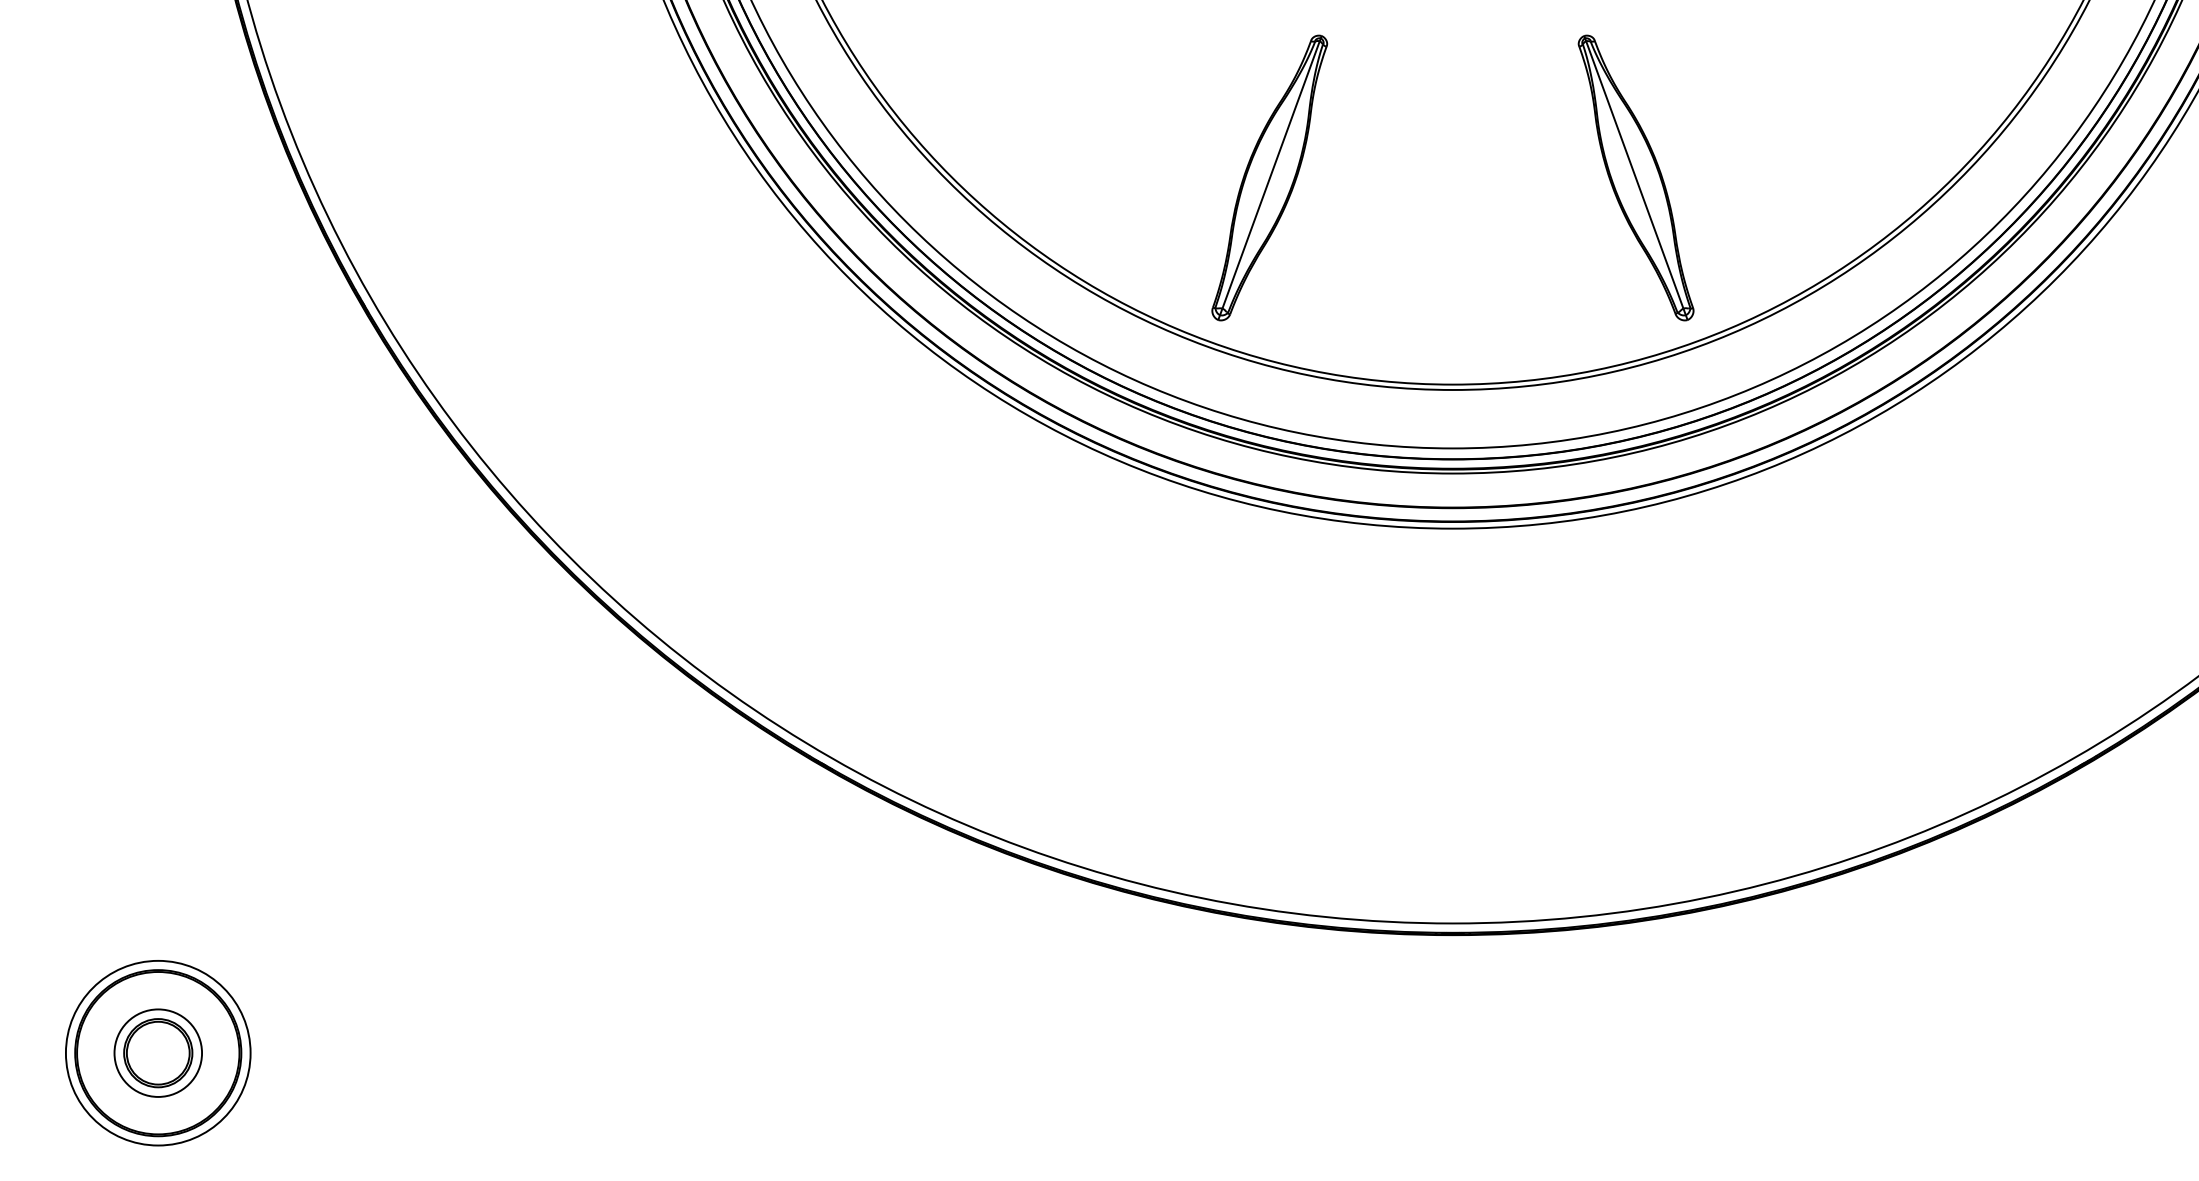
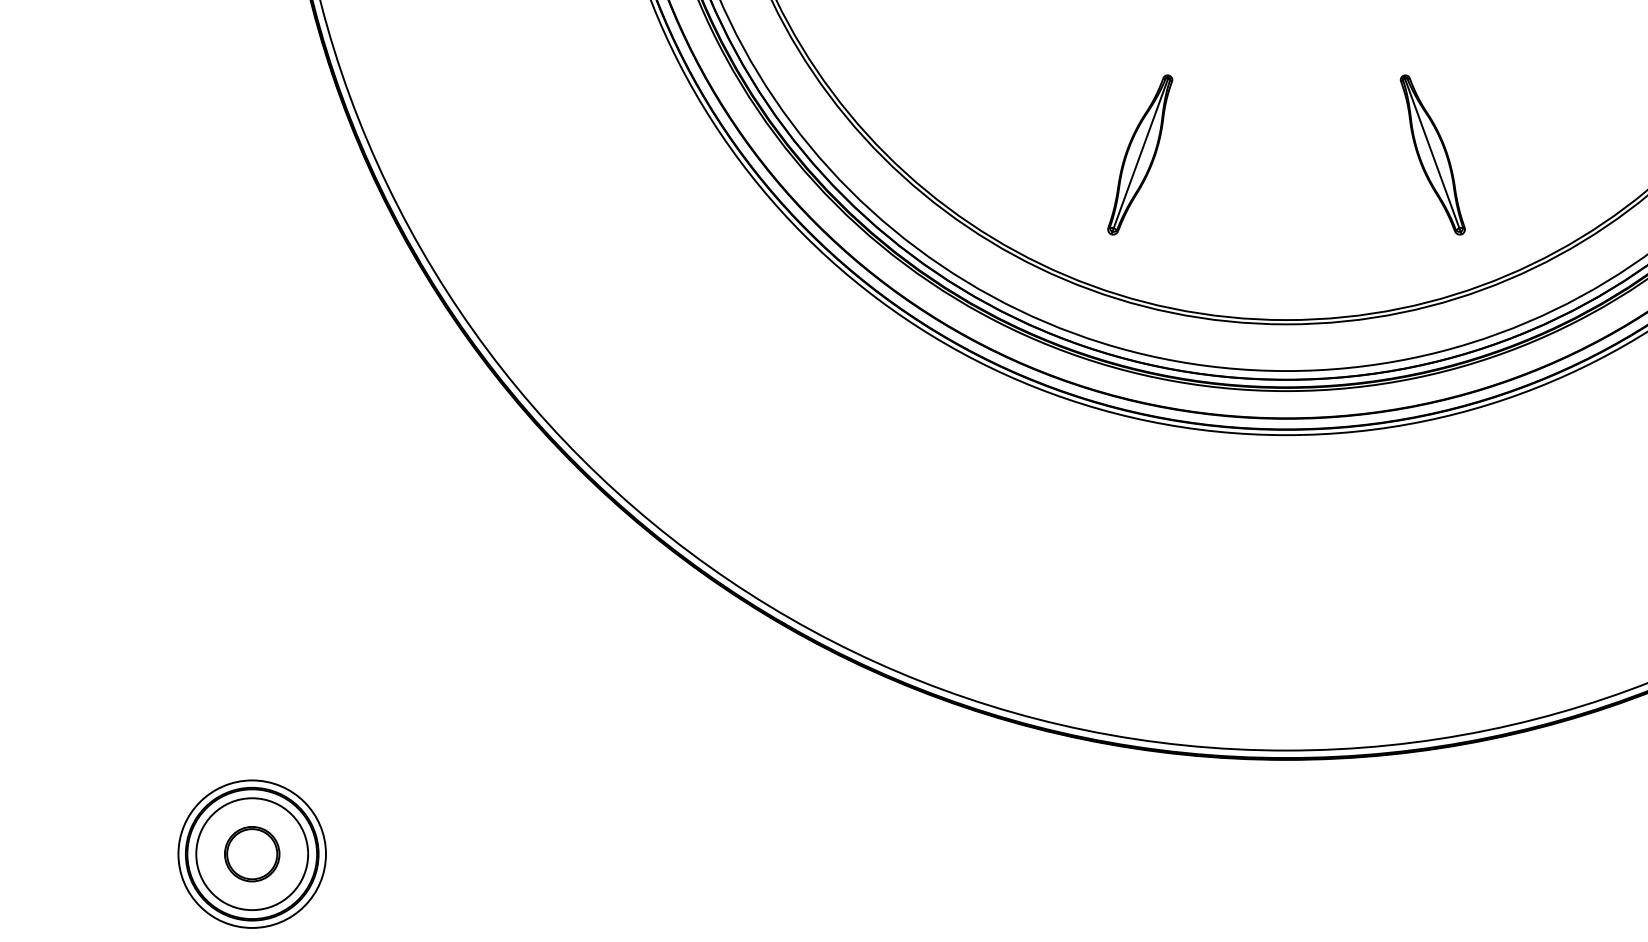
part: (1269, 177) -> (1139, 154), size x0.7
part: (1635, 177) -> (1432, 154), size x0.7
circle: (158, 1052) -> (252, 853), size x1.6

